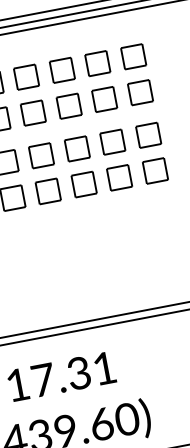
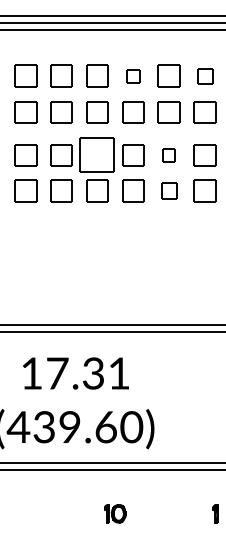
part: (132, 56) -> (204, 75), size x0.7
part: (62, 69) -> (133, 75), size x0.6
part: (112, 142) -> (168, 155), size x0.6
part: (41, 155) -> (97, 155), size x1.6
part: (118, 177) -> (168, 190), size x0.7

